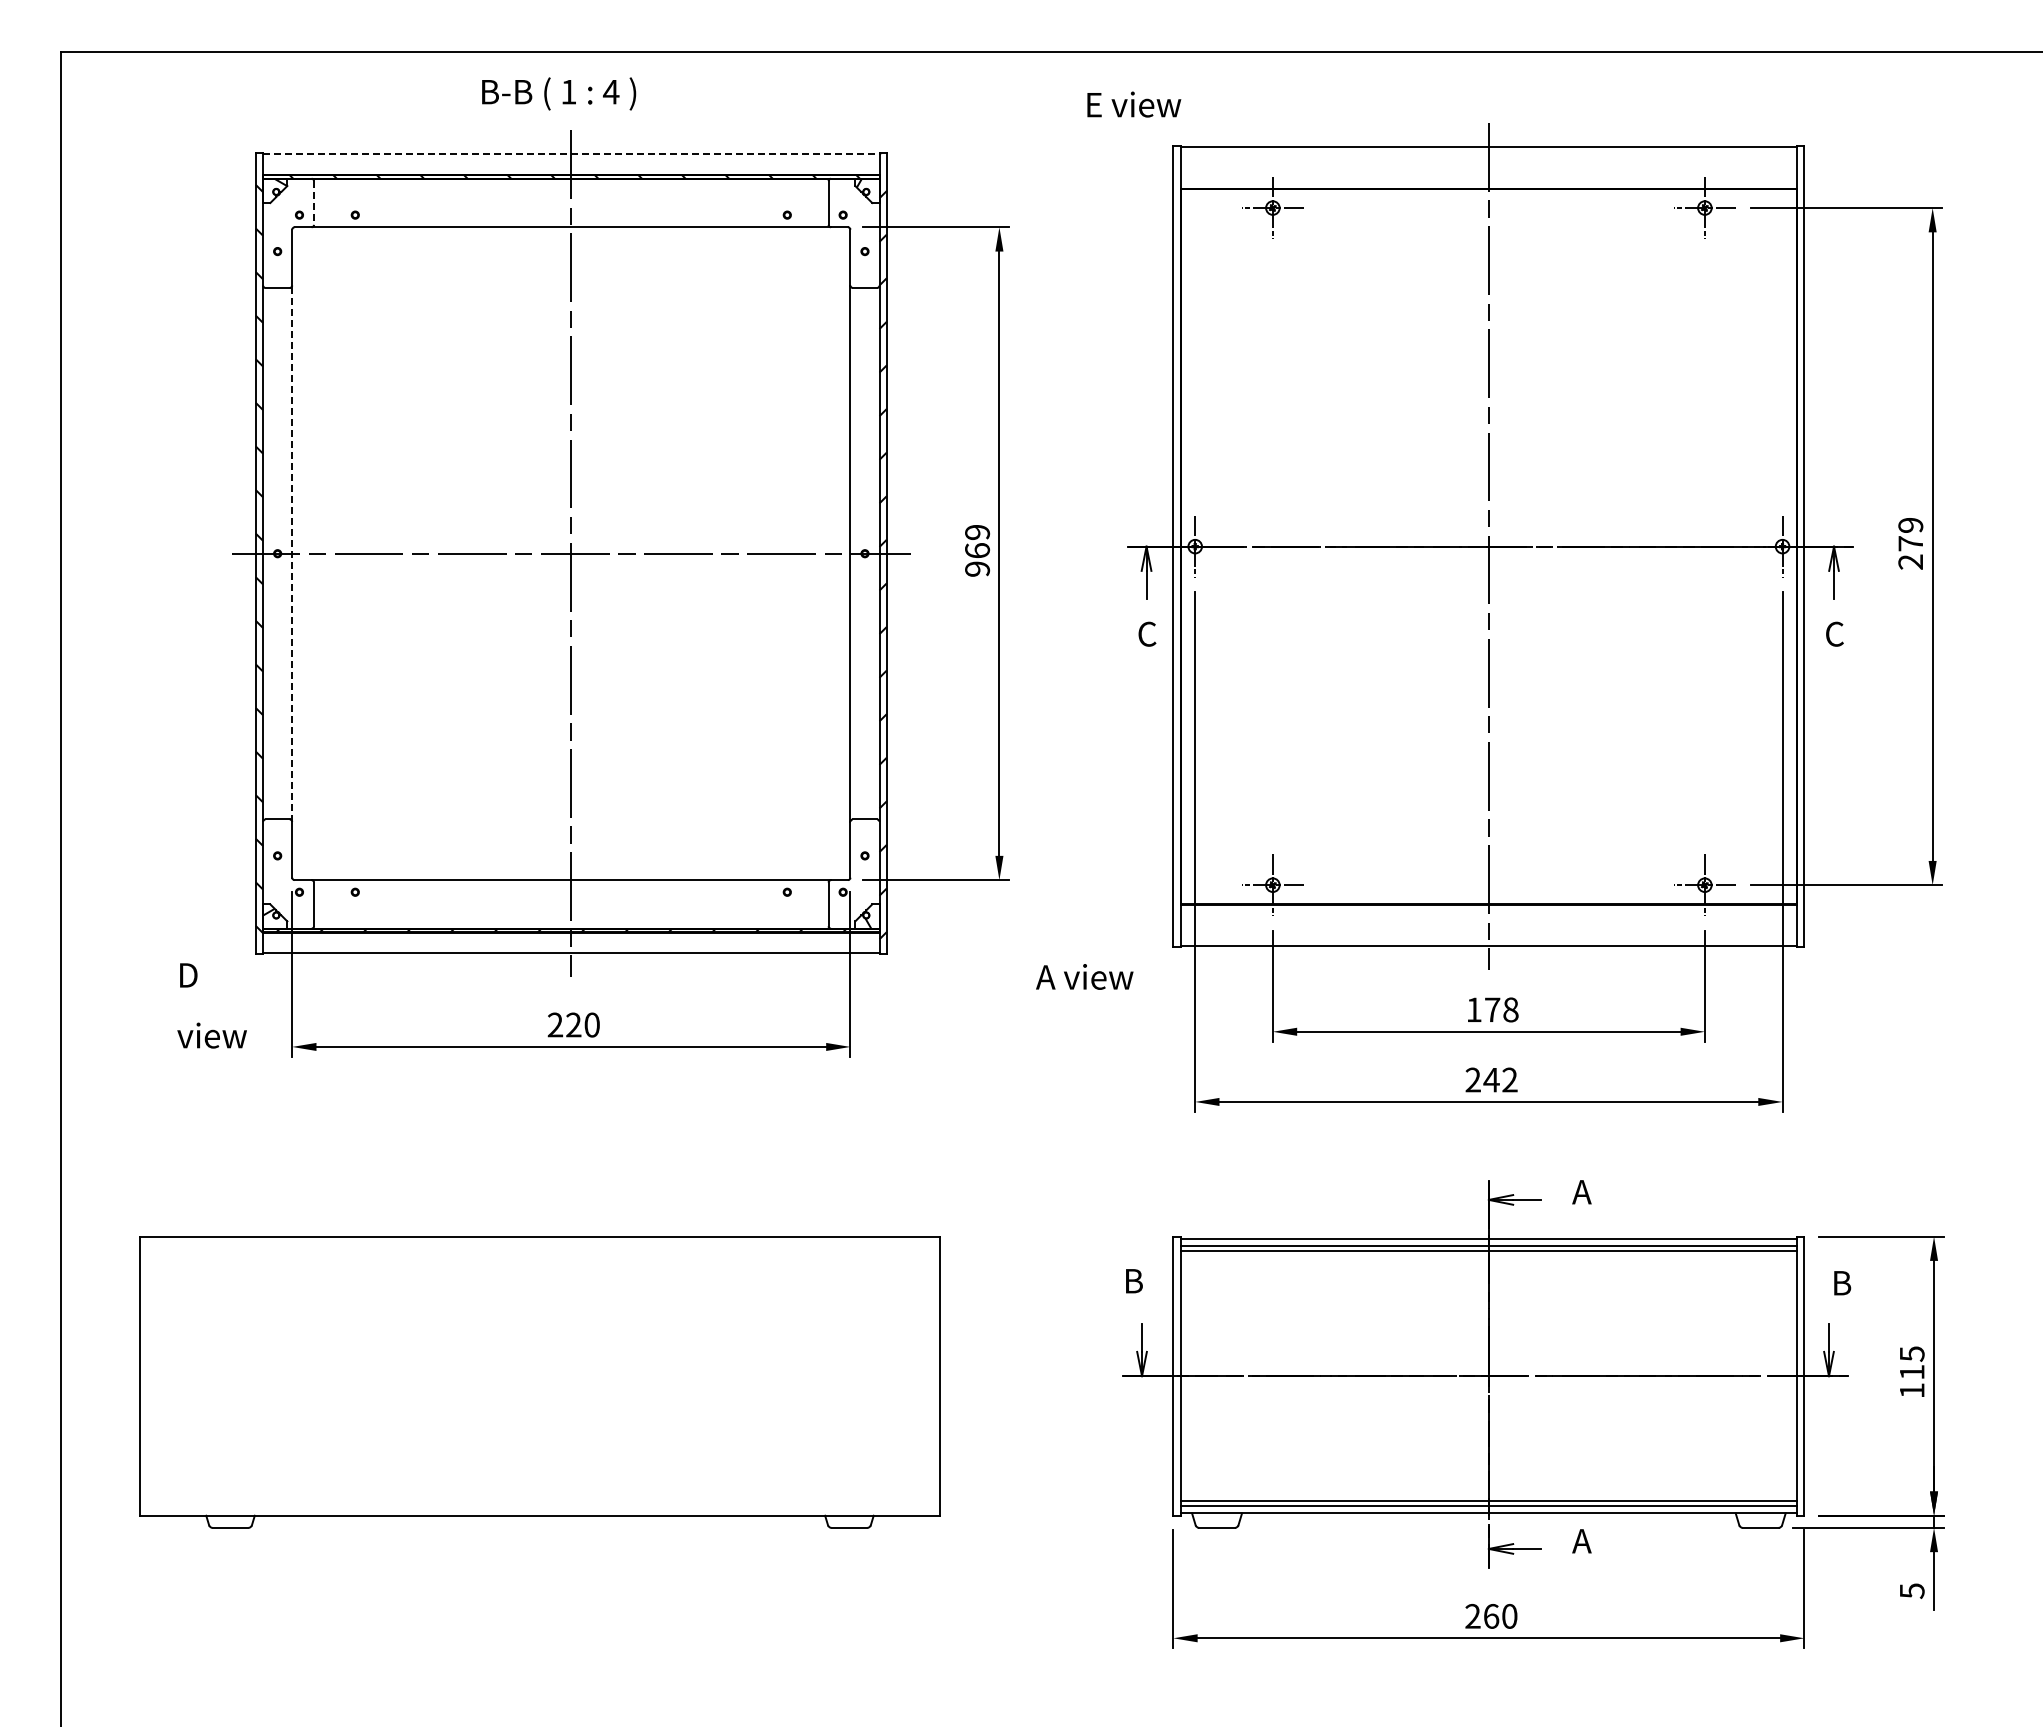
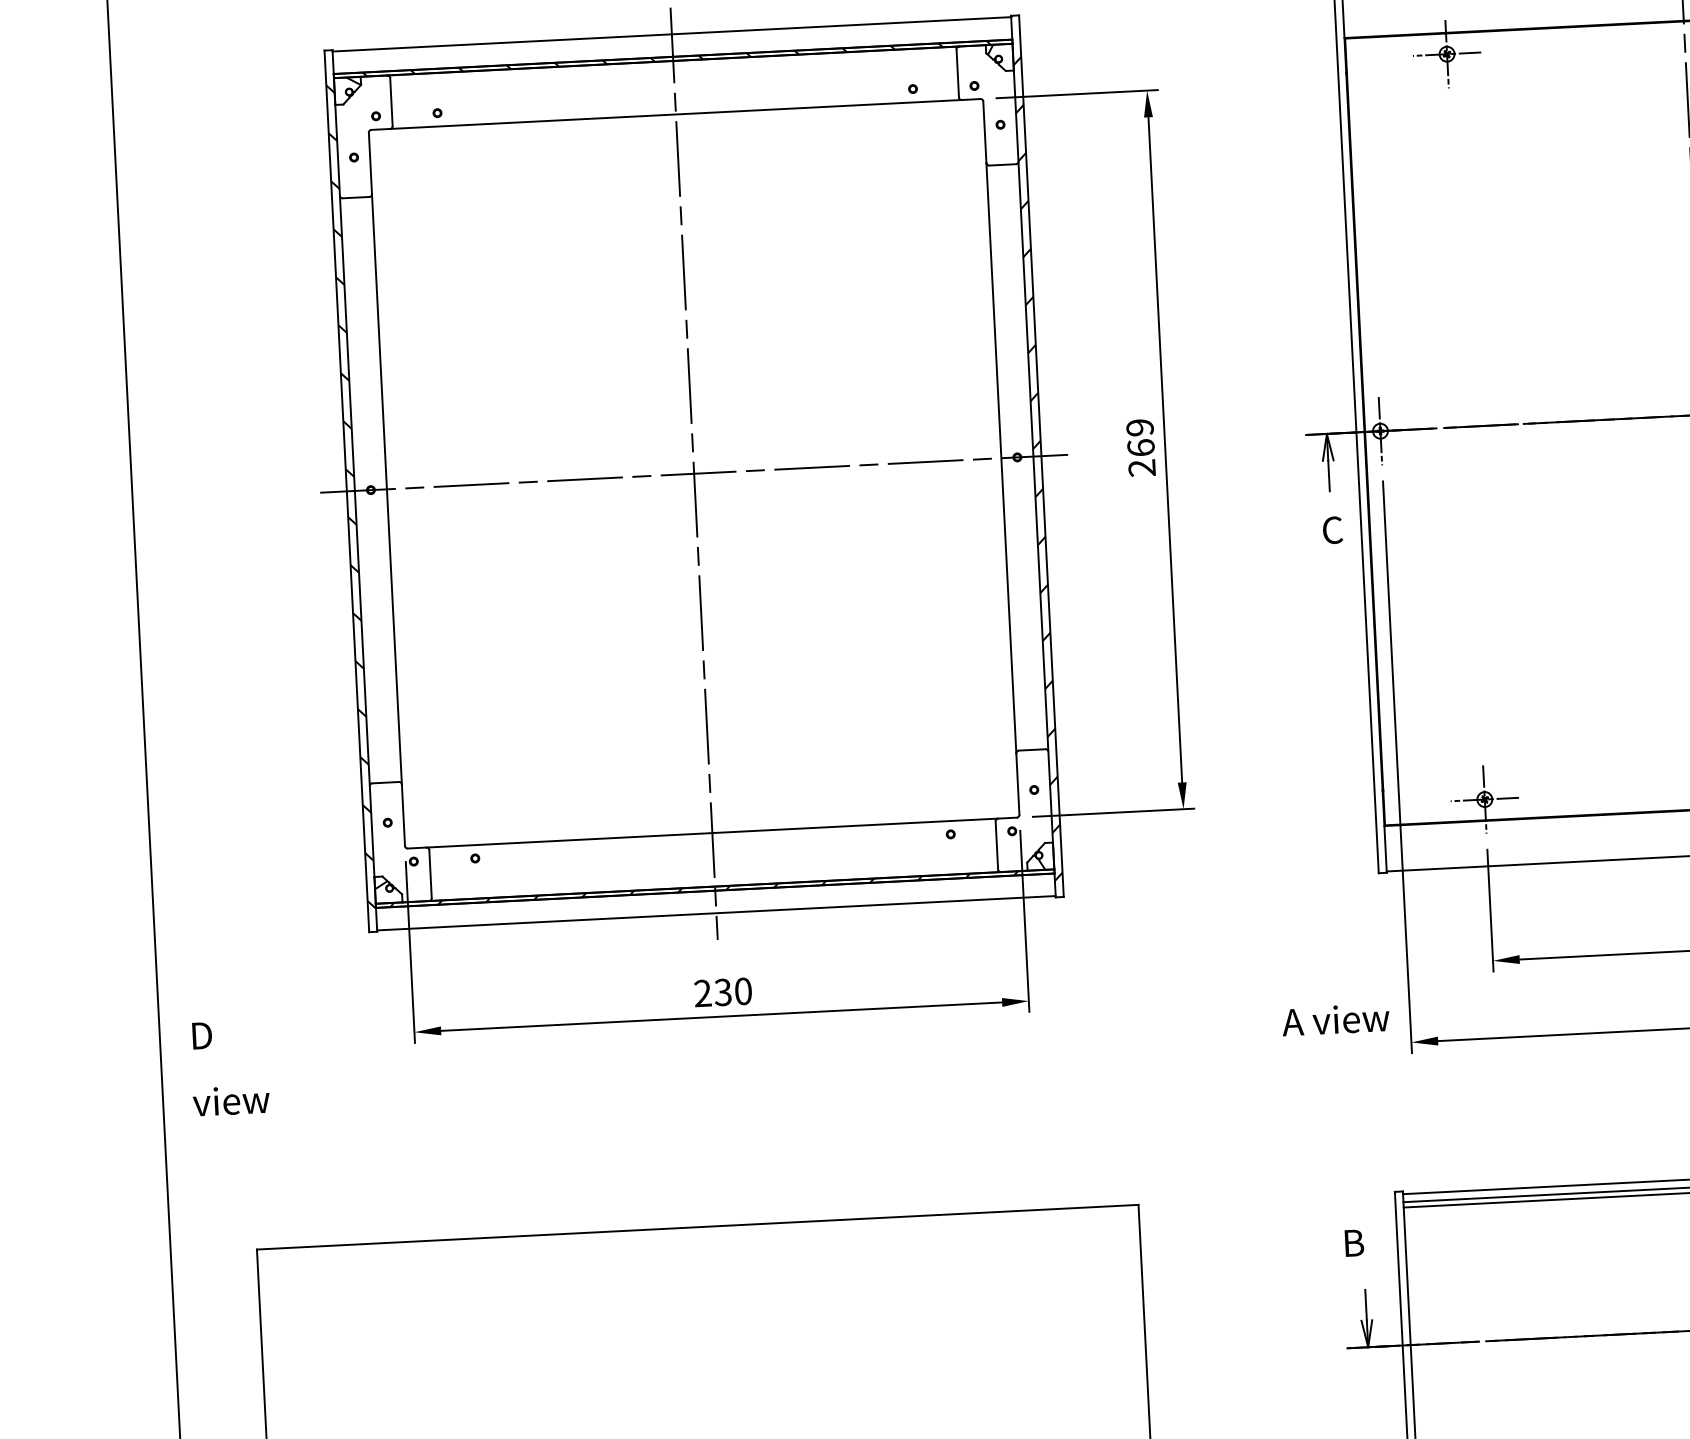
line: (571, 154) -> (672, 34), dashed -> solid
line: (314, 203) -> (391, 102), dashed -> solid
line: (292, 553) -> (387, 489), dashed -> solid
text: (977, 568) -> (1142, 467), 969 -> 269
text: (1084, 976) -> (1335, 1019), moved
text: (211, 1005) -> (228, 1067), moved
text: (573, 1025) -> (722, 992), 220 -> 230

